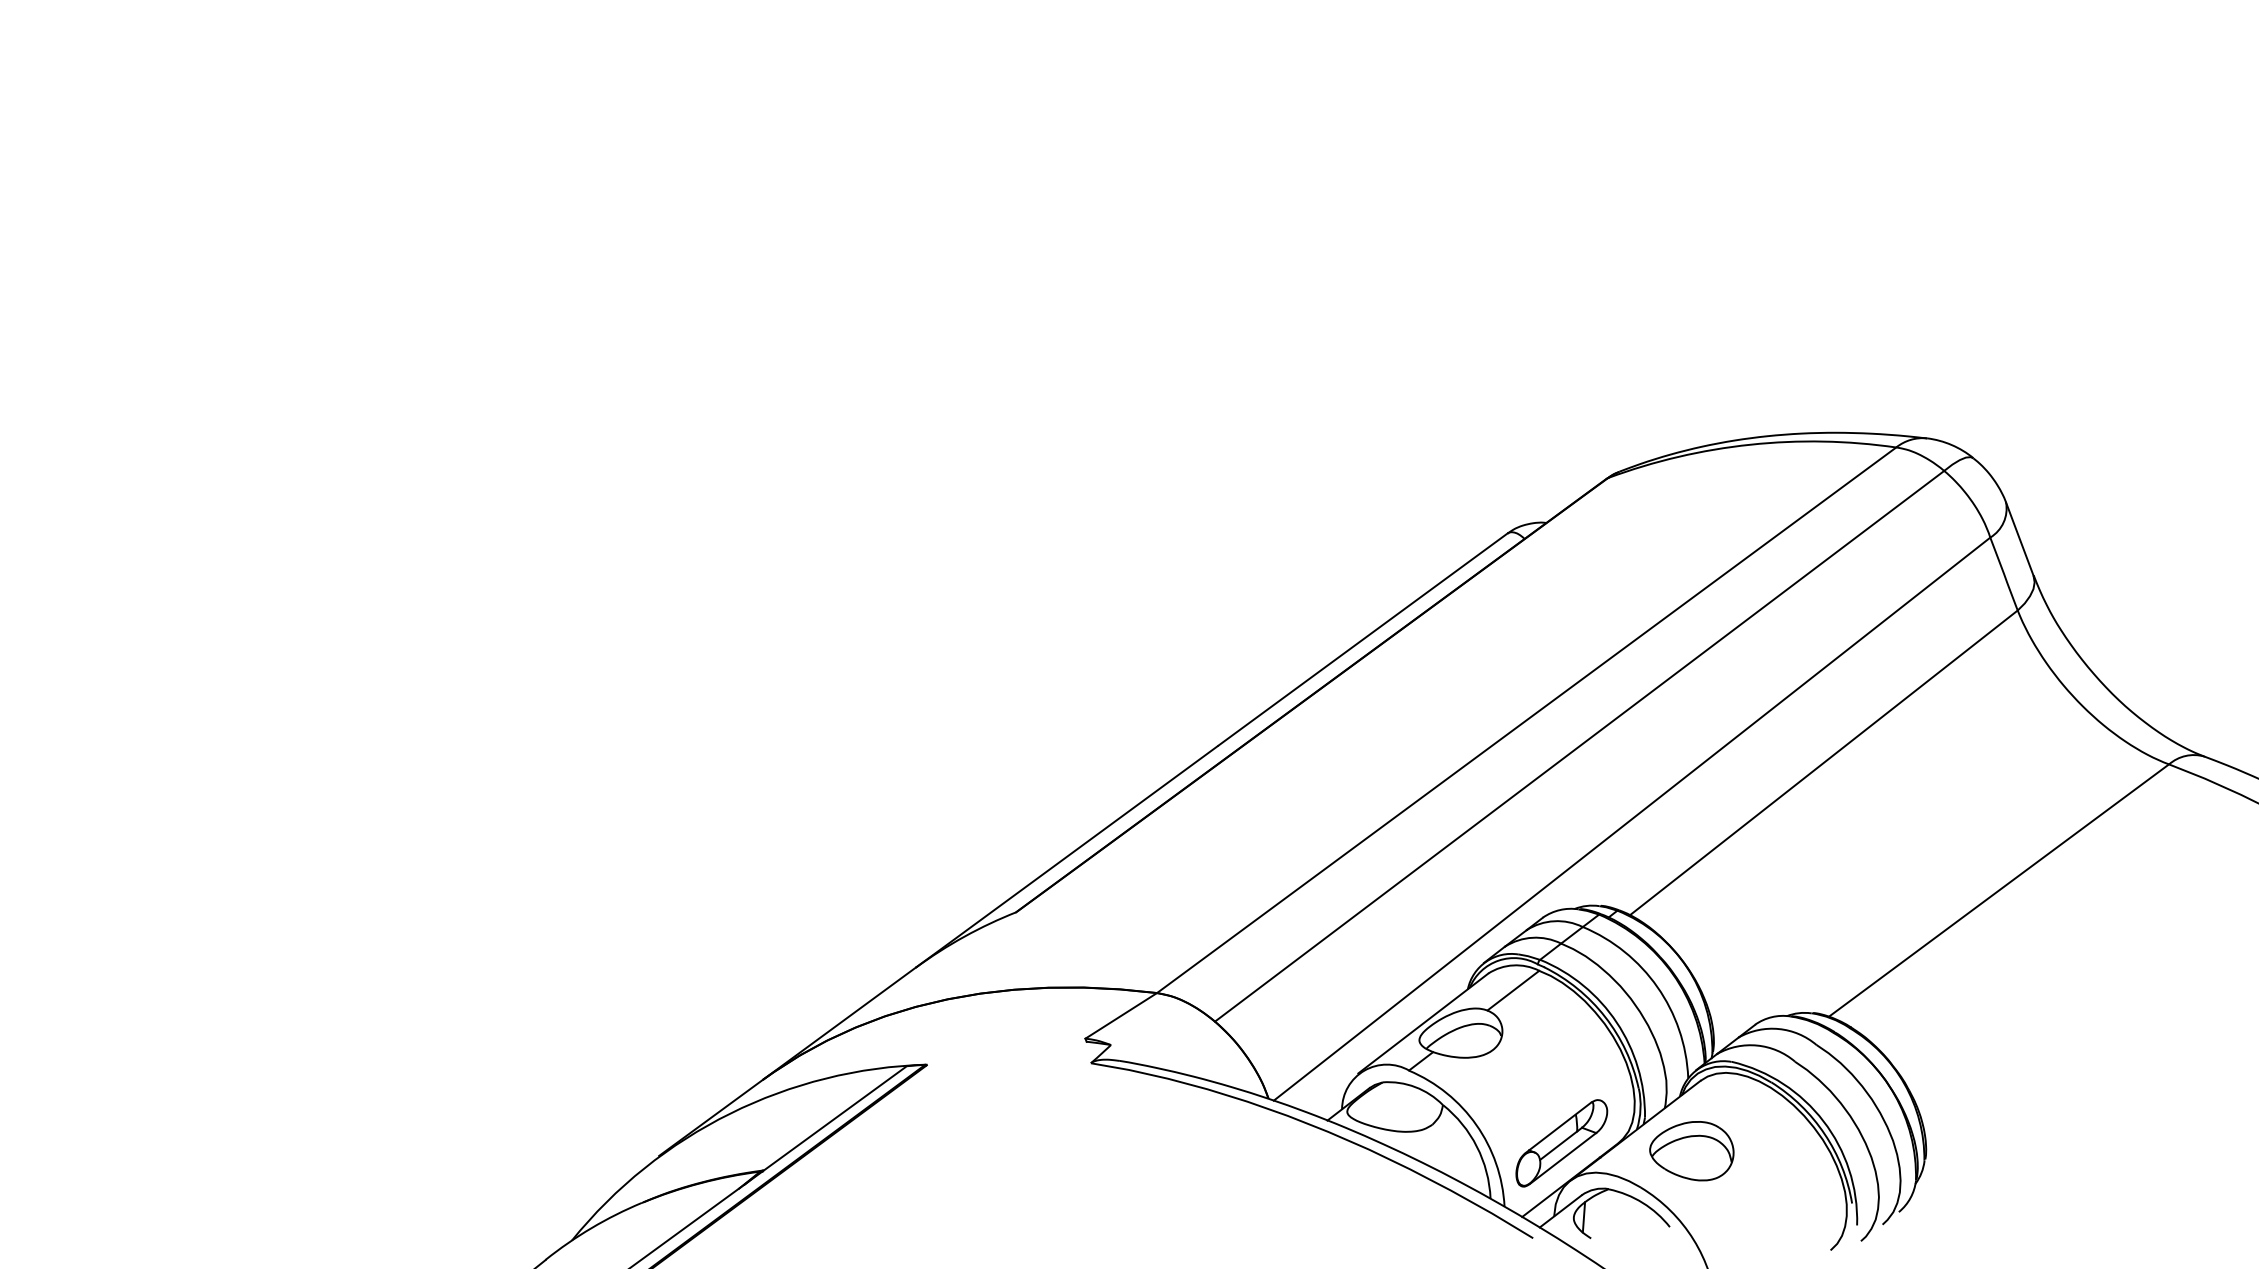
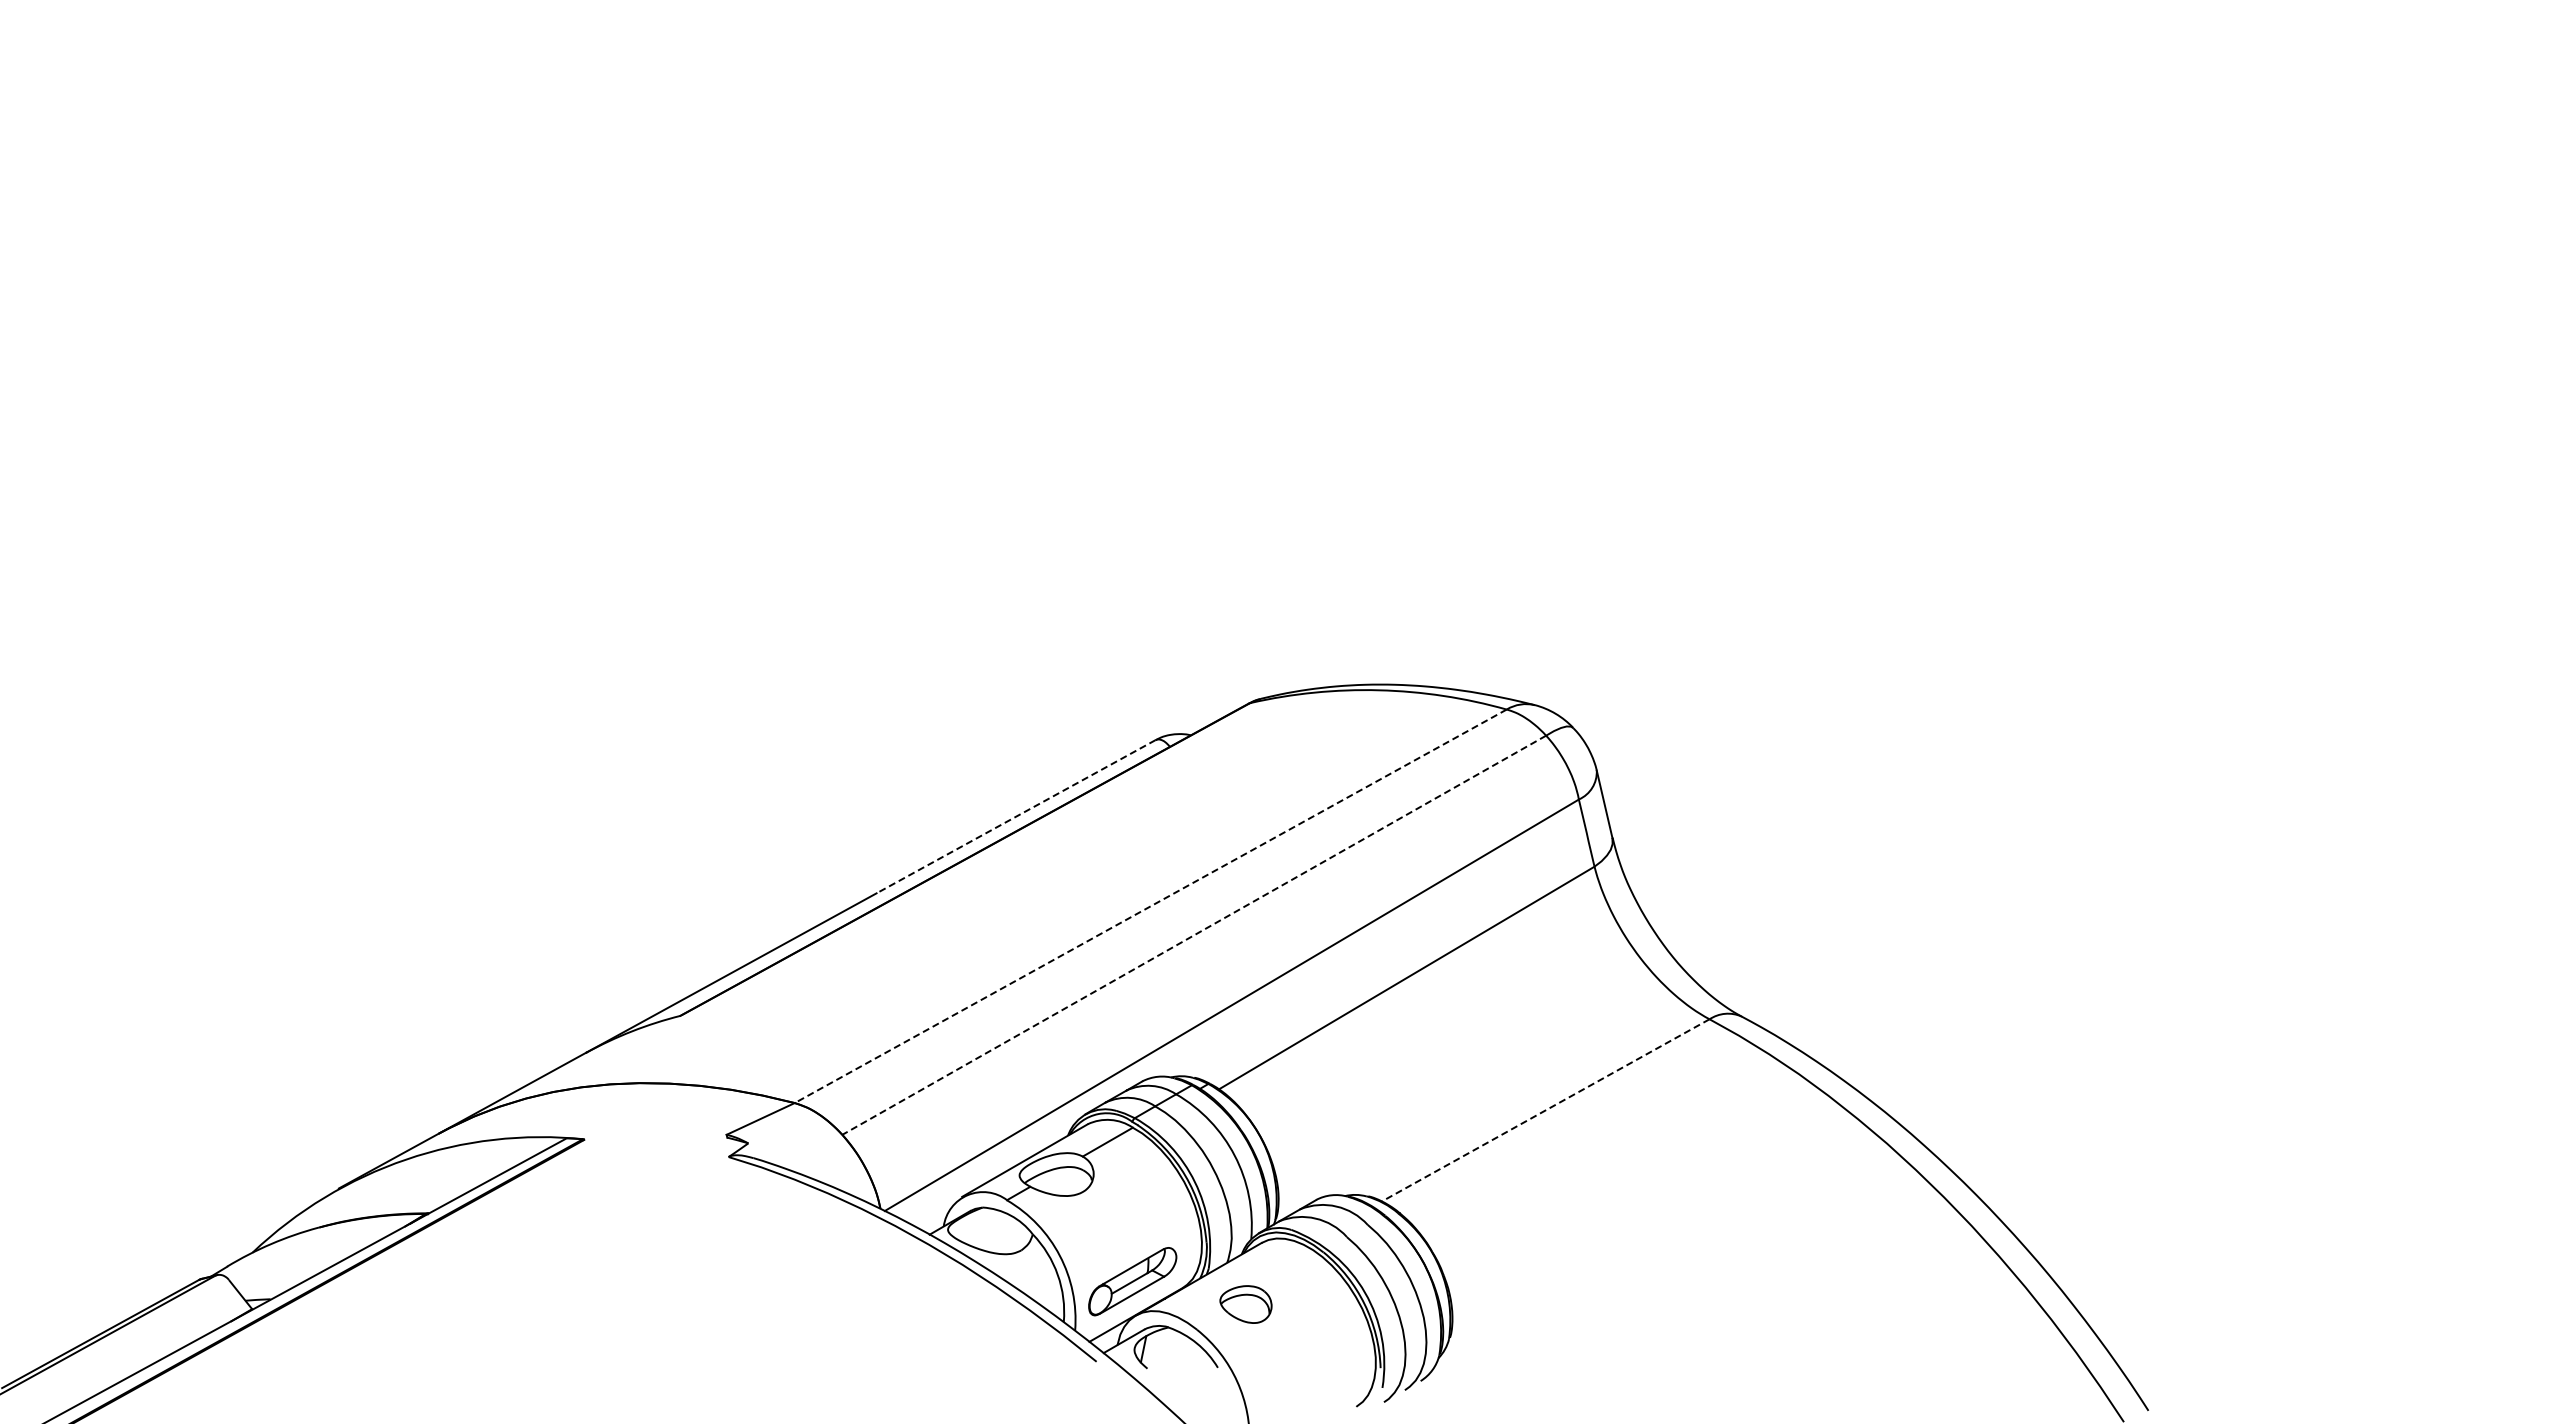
line: (1363, 639) -> (1016, 816), solid -> dashed
line: (1526, 720) -> (1150, 906), solid -> dashed
line: (1579, 746) -> (1194, 935), solid -> dashed
line: (1998, 890) -> (1545, 1110), solid -> dashed
part: (1691, 1152) -> (1245, 1304), size x0.7

